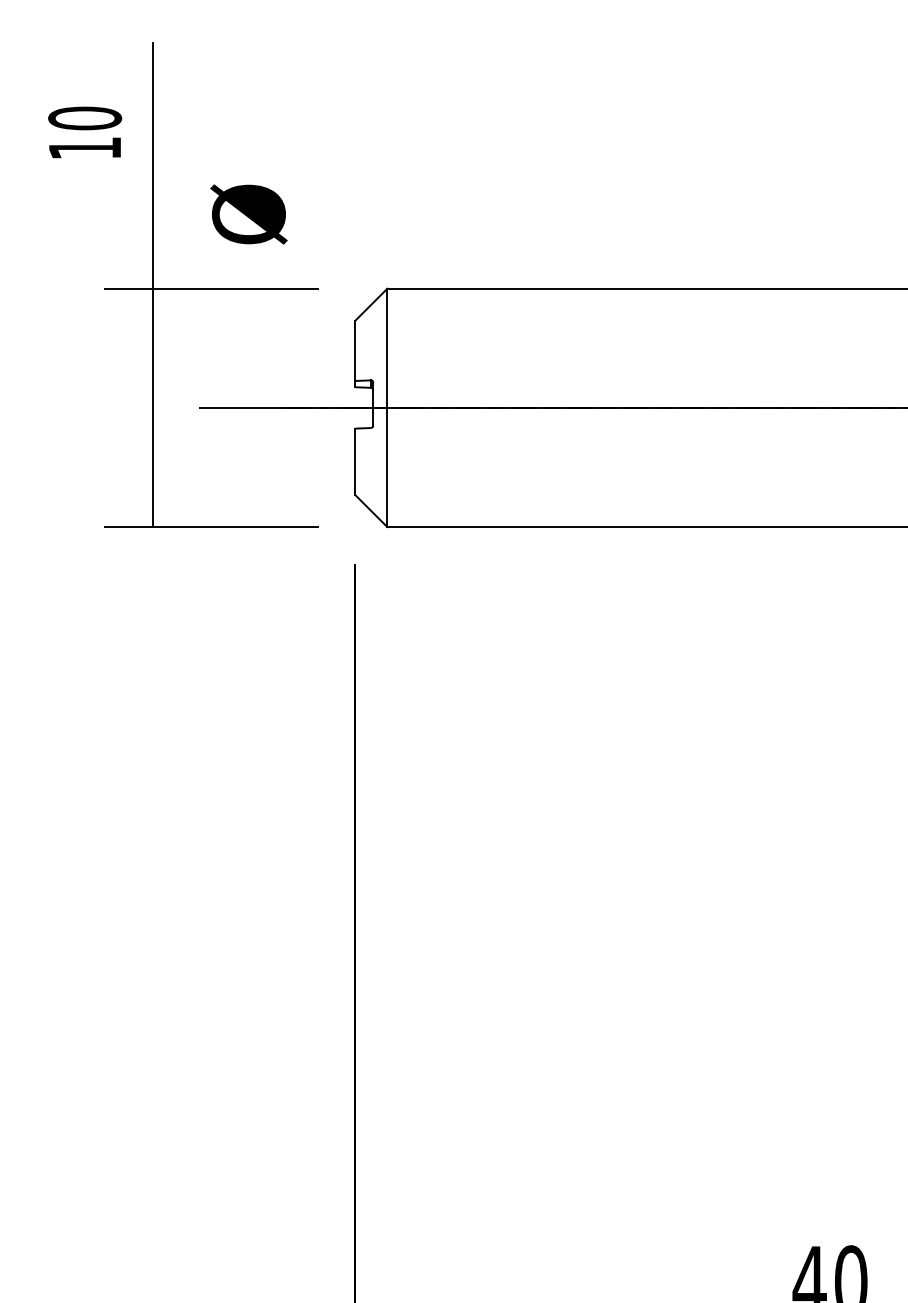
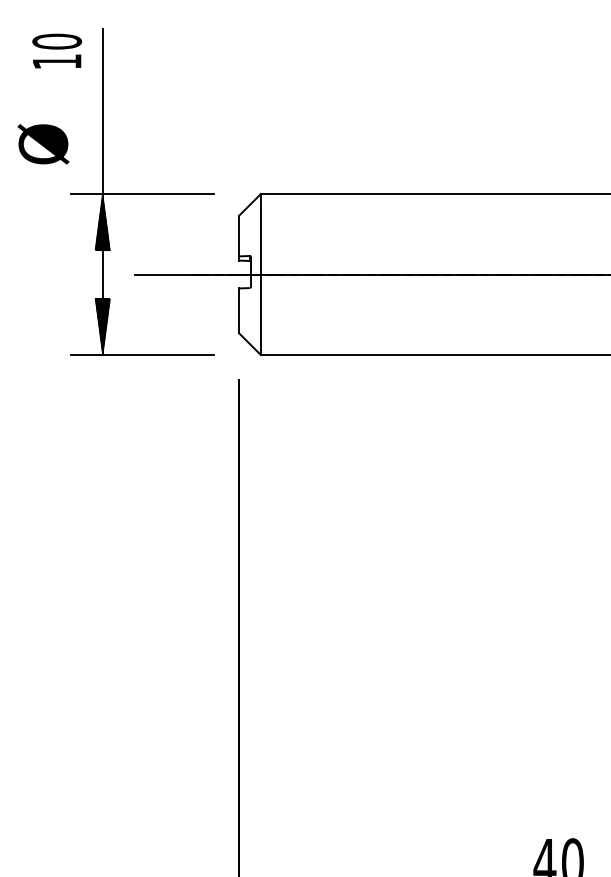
text: (85, 131) -> (57, 50), moved
text: (249, 214) -> (43, 144), moved
hatch: (152, 330) -> (102, 222), added
hatch: (152, 485) -> (102, 326), added

